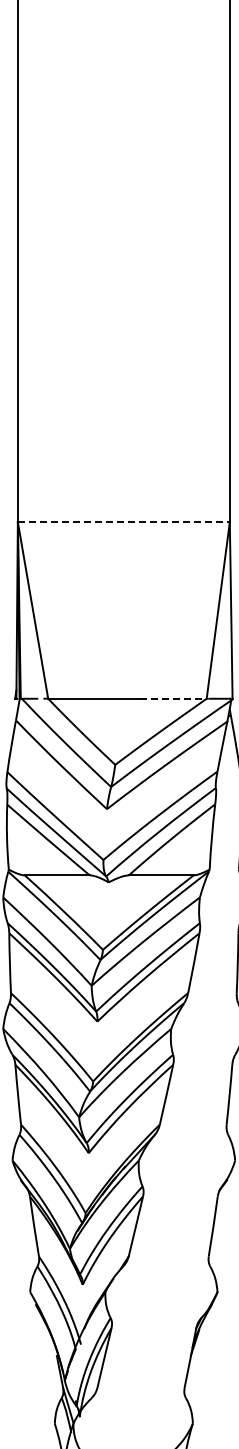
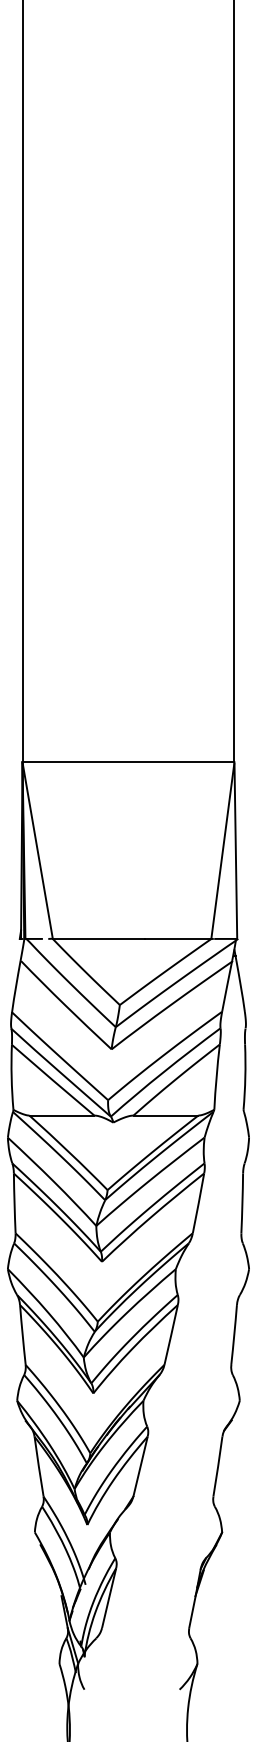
line: (123, 522) -> (128, 762), dashed -> solid
line: (173, 698) -> (178, 938), dashed -> solid

